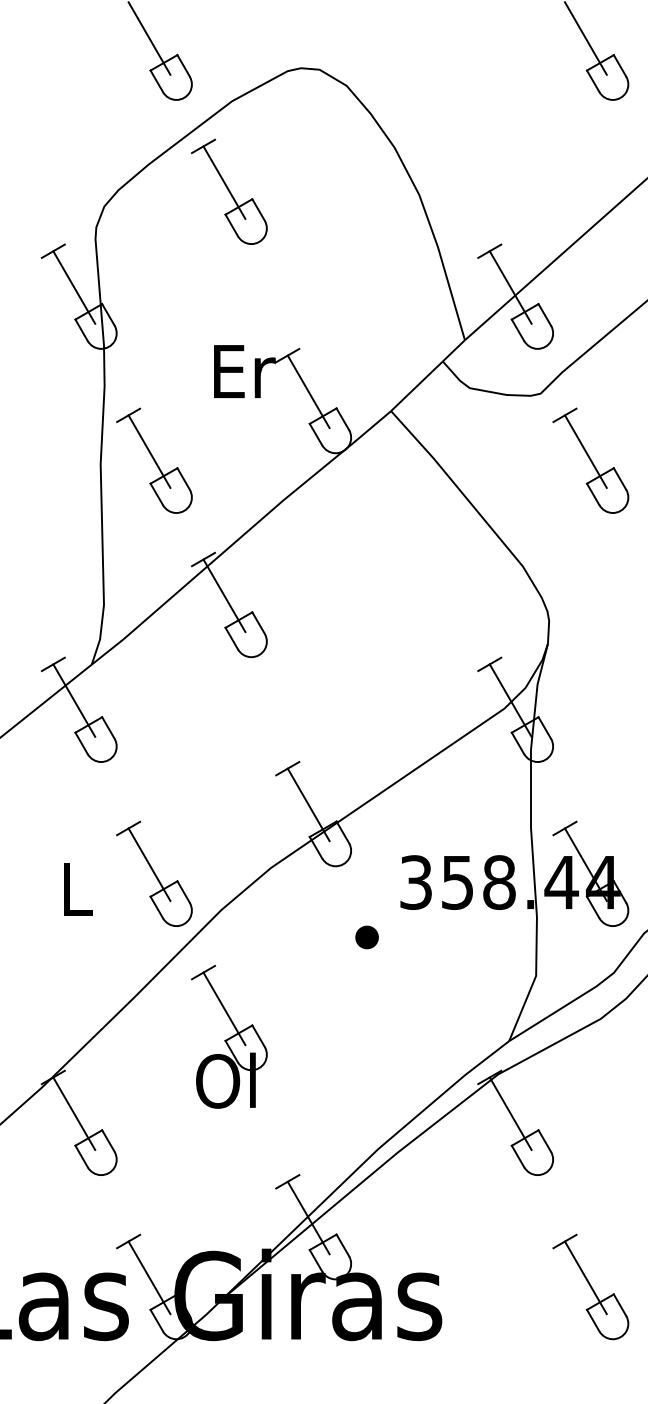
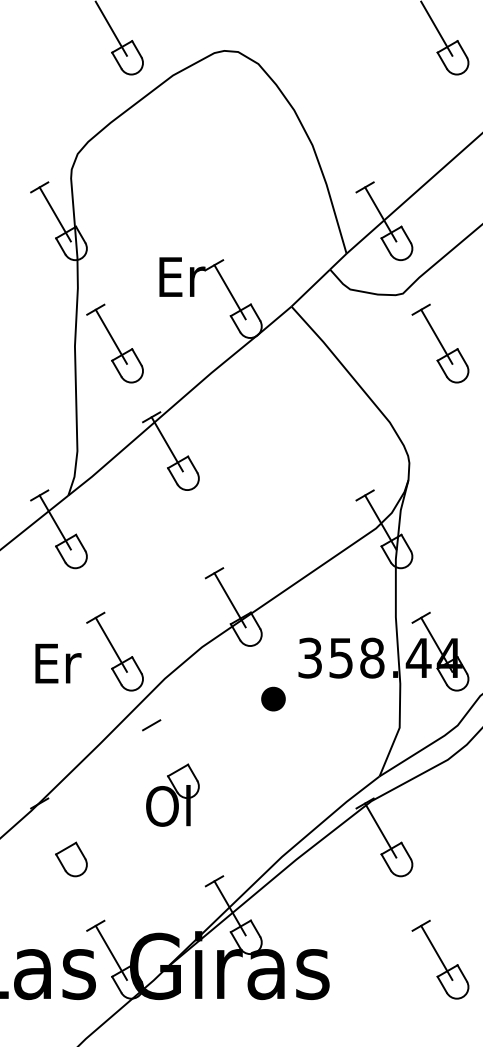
part: (228, 191) -> (170, 142), removed
text: (78, 889) -> (58, 663), L -> Er
part: (366, 936) -> (273, 698), size x1.4
line: (223, 1009) -> (166, 752), removed
line: (73, 1113) -> (54, 830), removed

